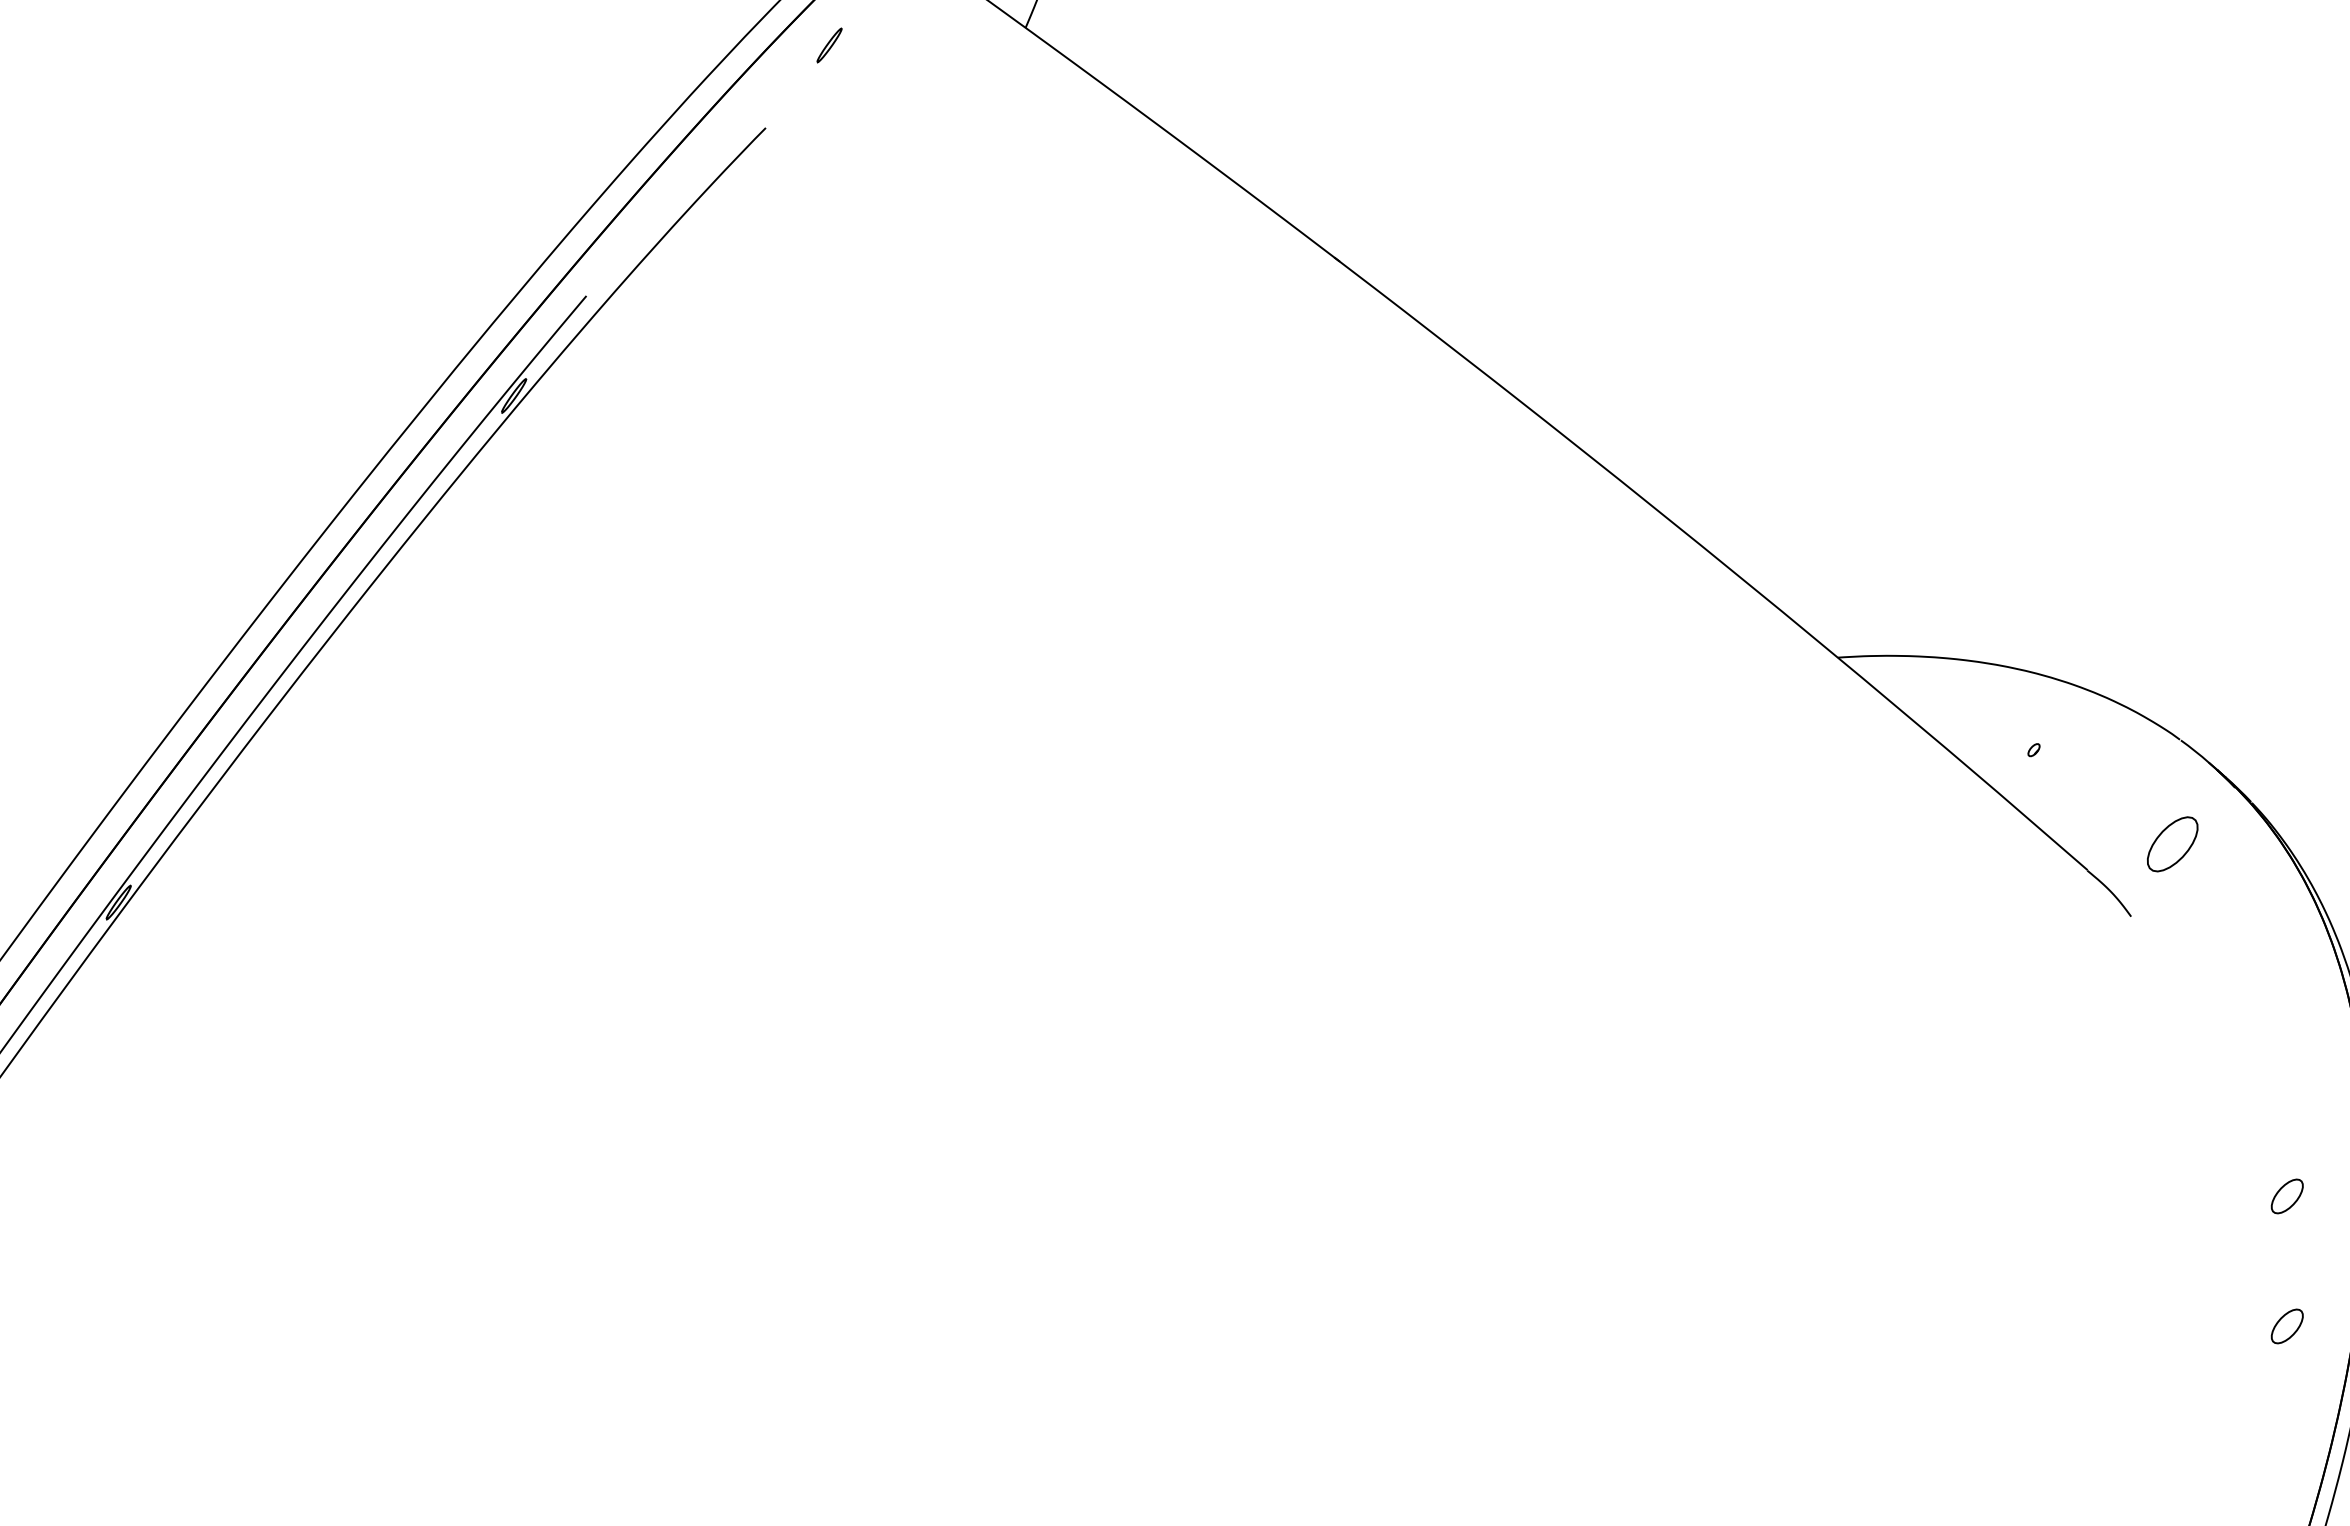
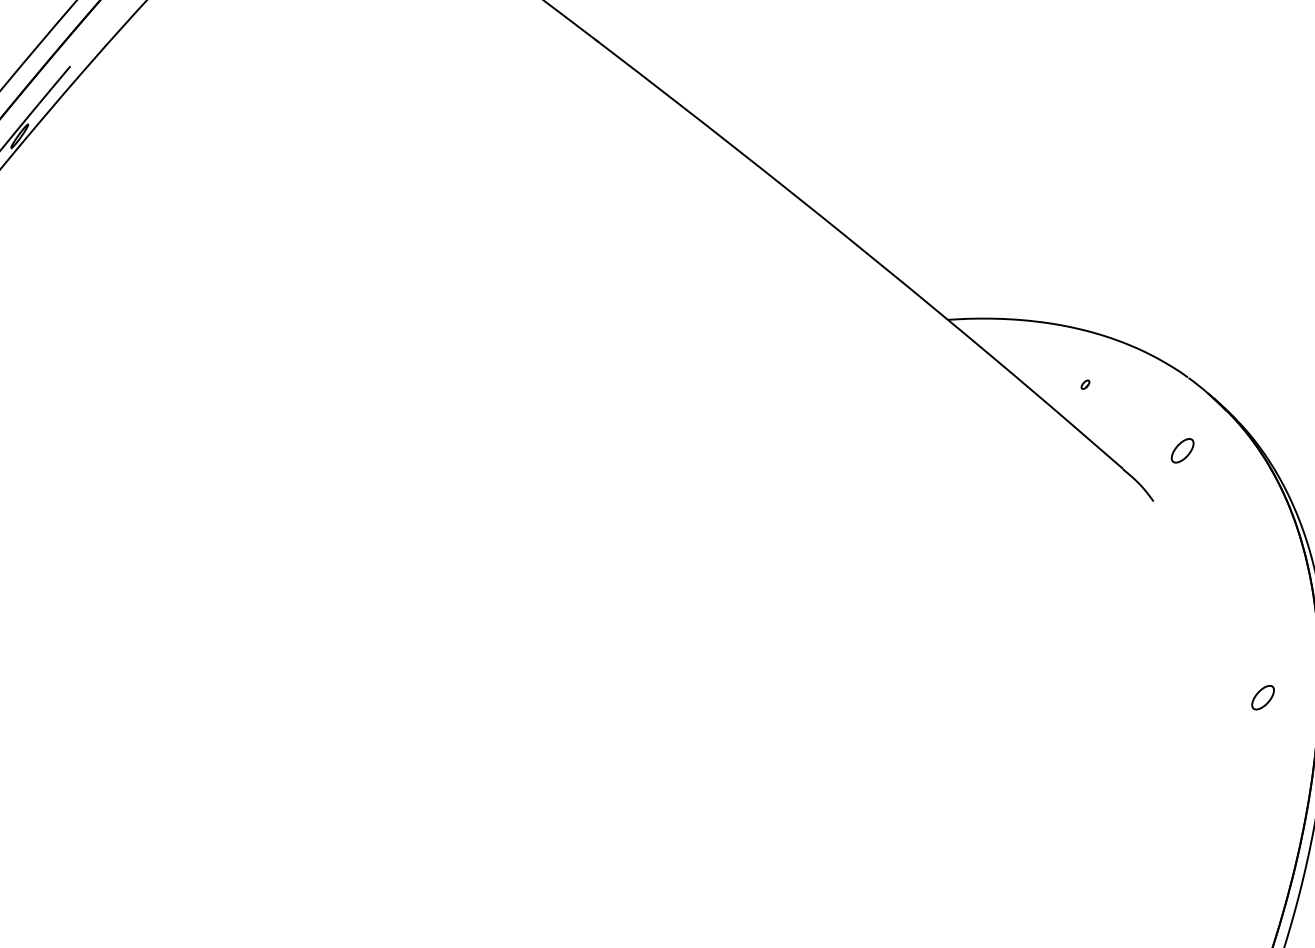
part: (2172, 844) -> (1182, 450), size x0.62
part: (2286, 1326) -> (1262, 788), removed

